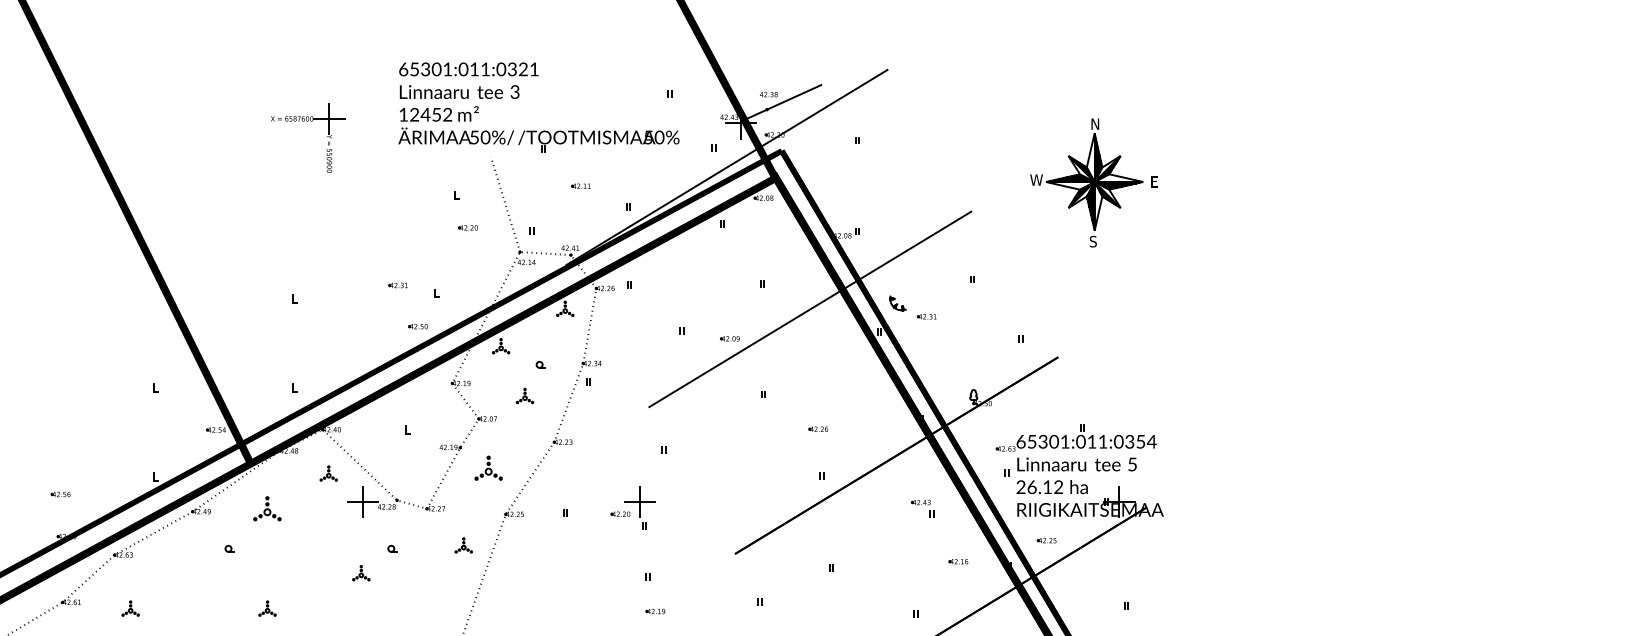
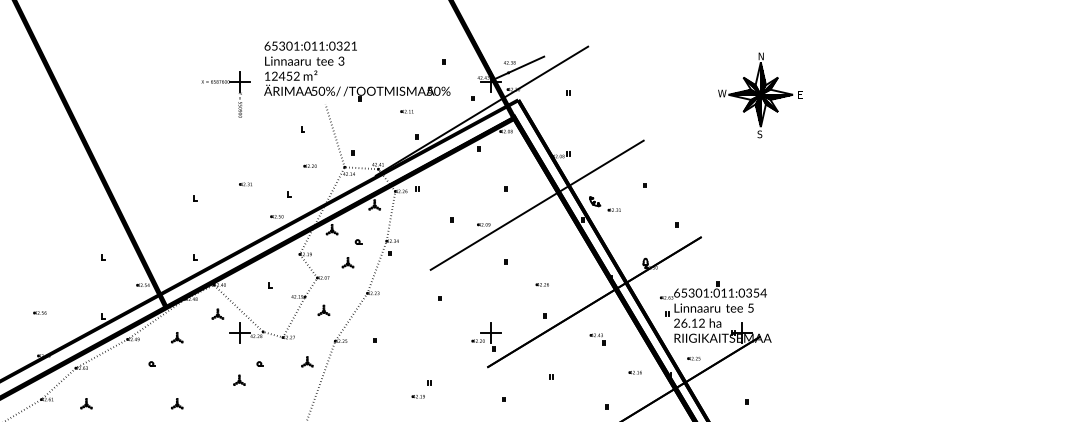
part: (307, 121) -> (225, 83), moved
part: (1094, 183) -> (760, 95), moved
part: (579, 186) -> (406, 111), moved
part: (466, 226) -> (309, 165), moved
part: (397, 285) -> (245, 184), moved
part: (488, 466) -> (323, 309), size x0.62
part: (59, 493) -> (39, 312), moved
part: (632, 507) -> (486, 336), moved
part: (267, 508) -> (177, 337), size x0.62
part: (922, 508) -> (597, 339), moved
part: (653, 611) -> (417, 396), moved

